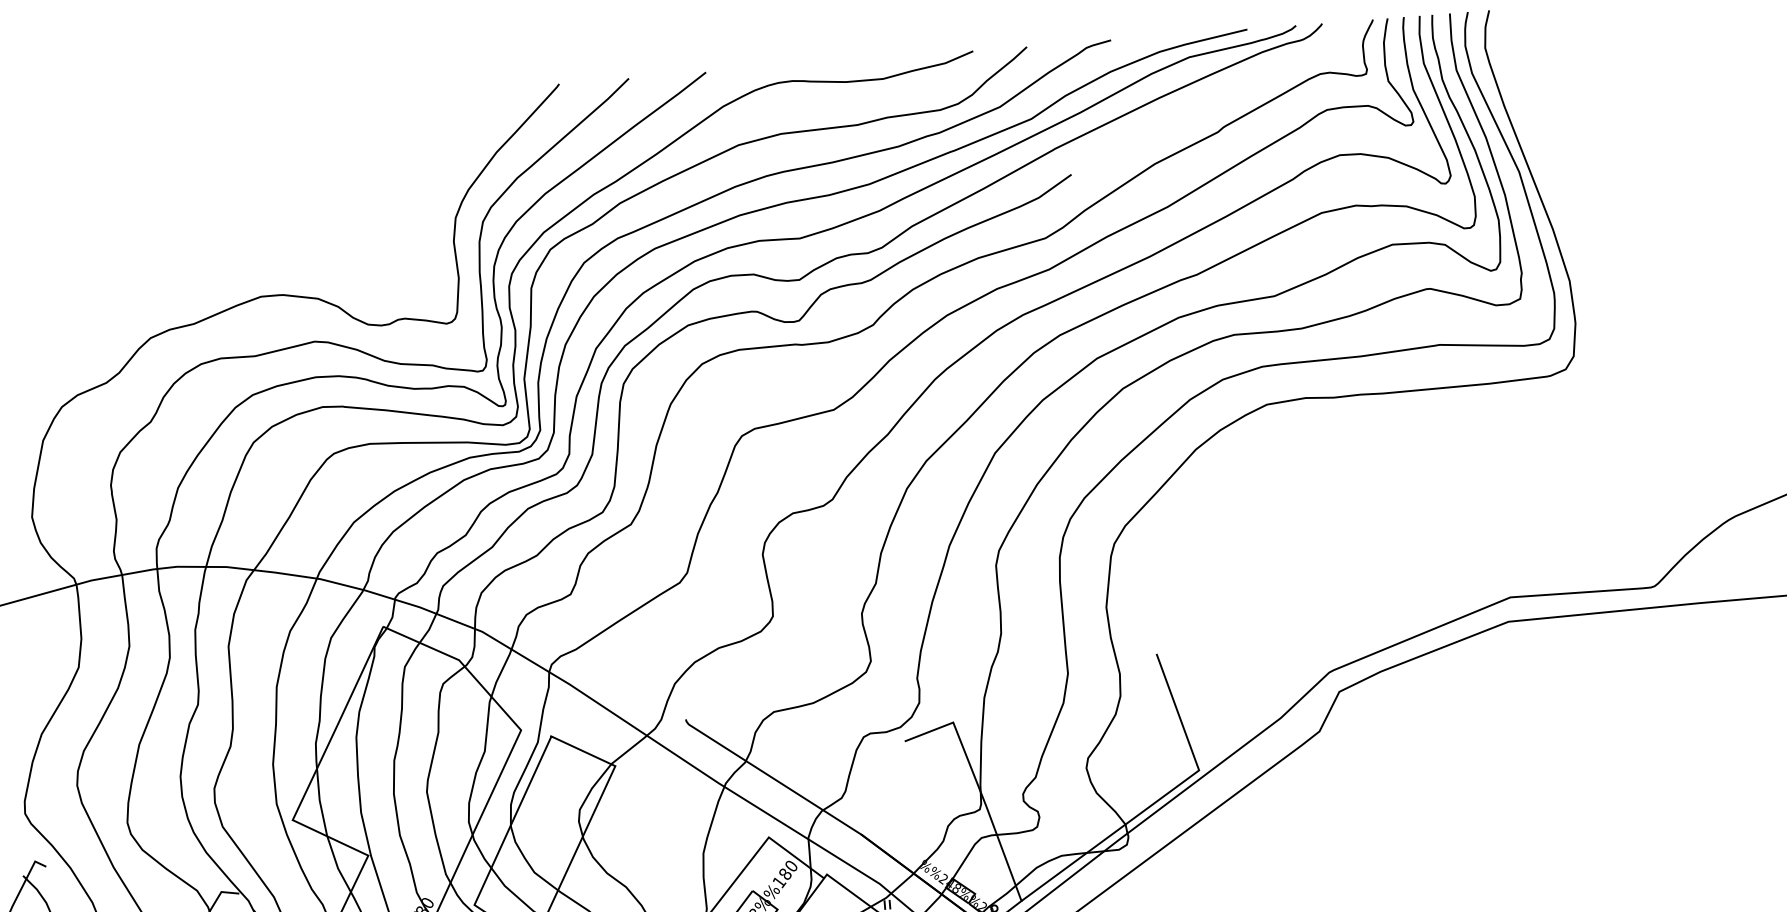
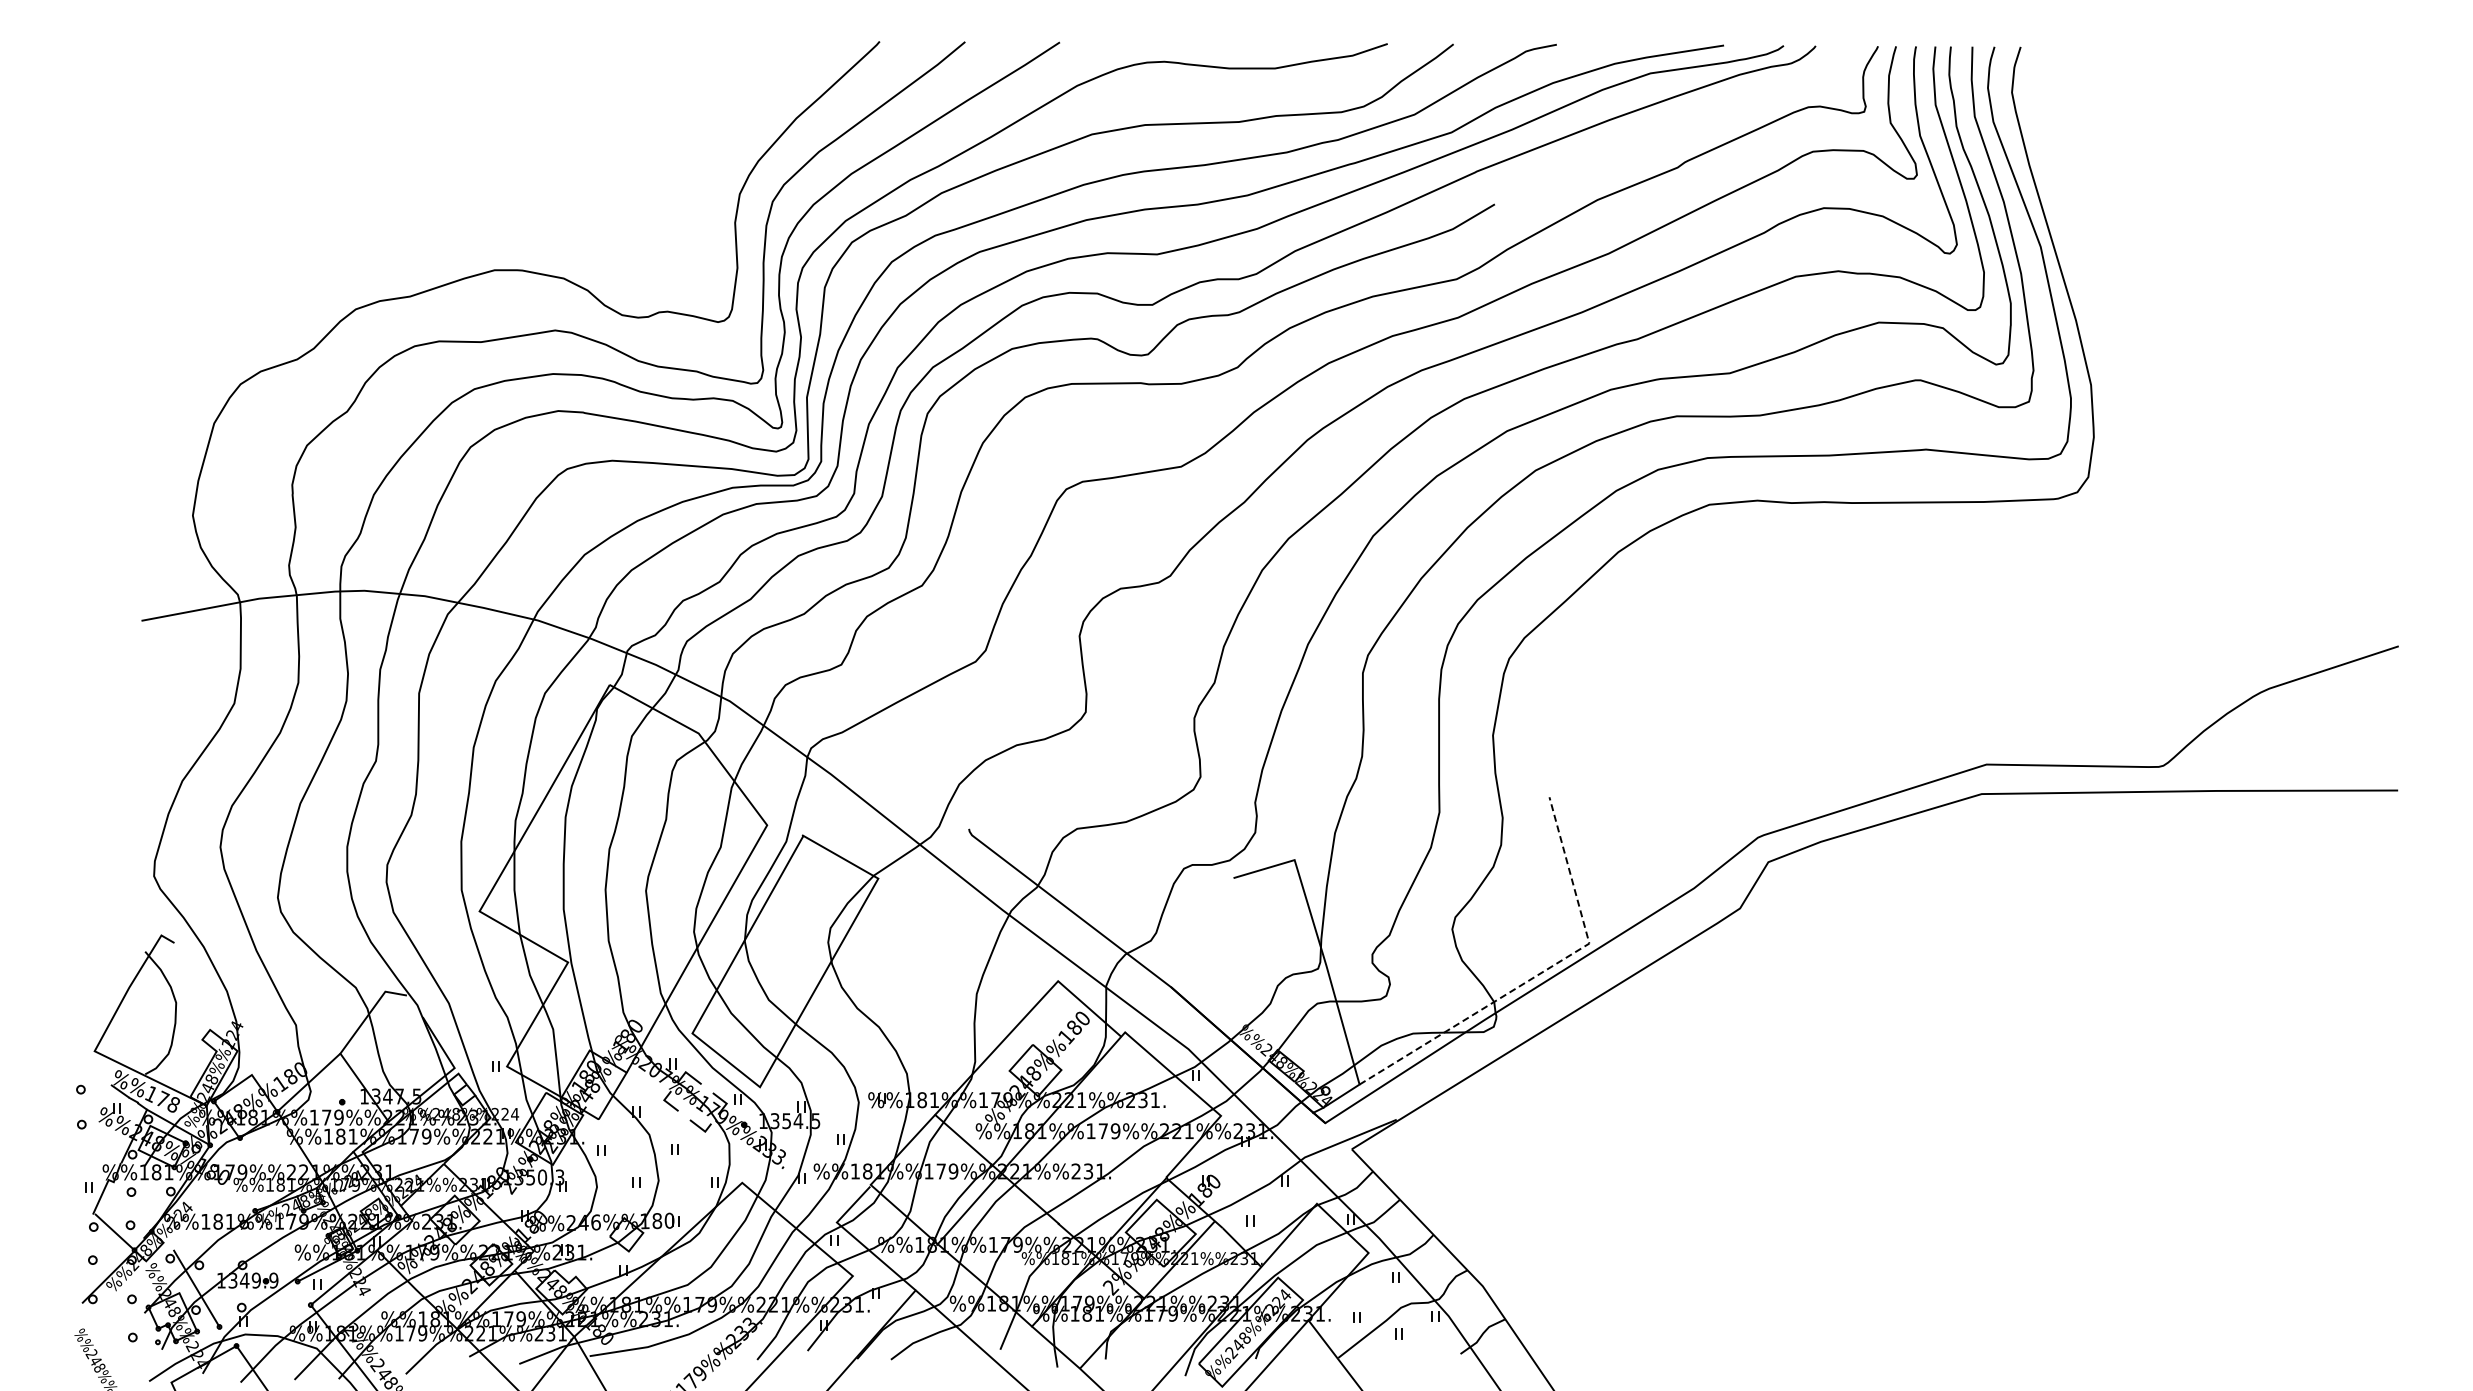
line: (1161, 798) -> (1540, 973), solid -> dashed

